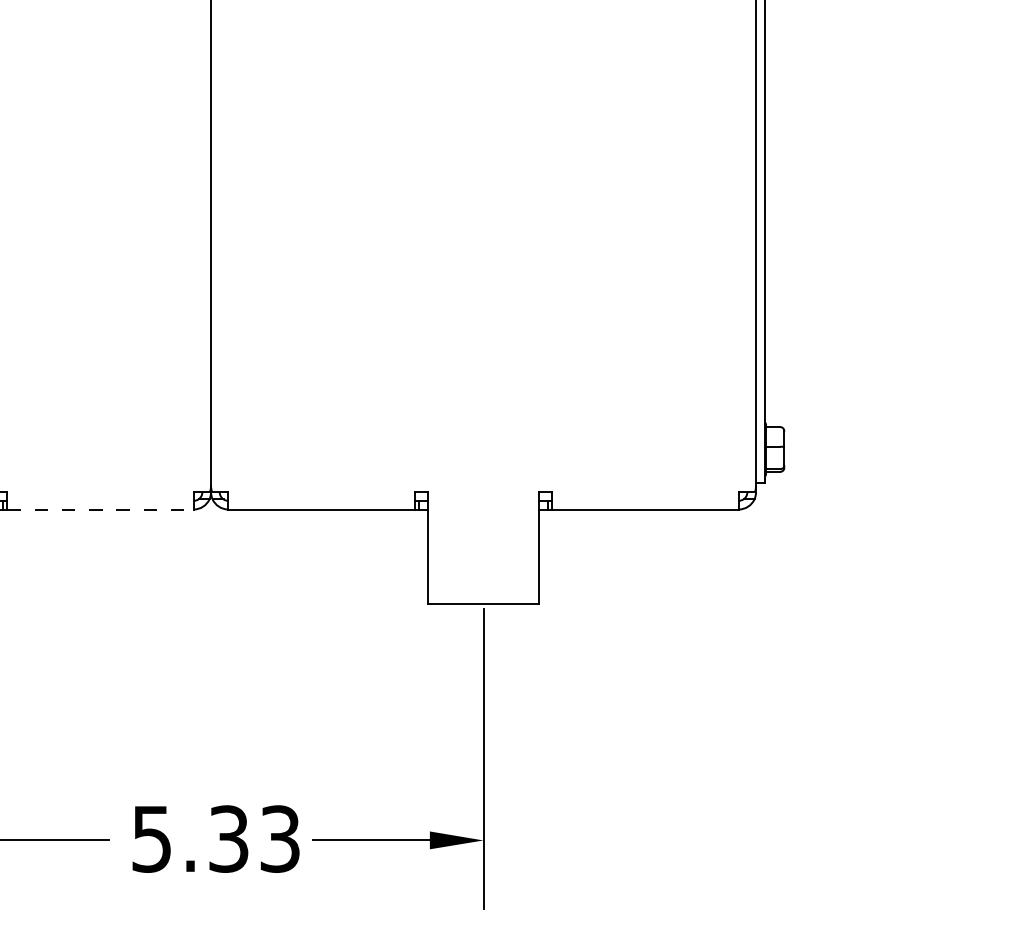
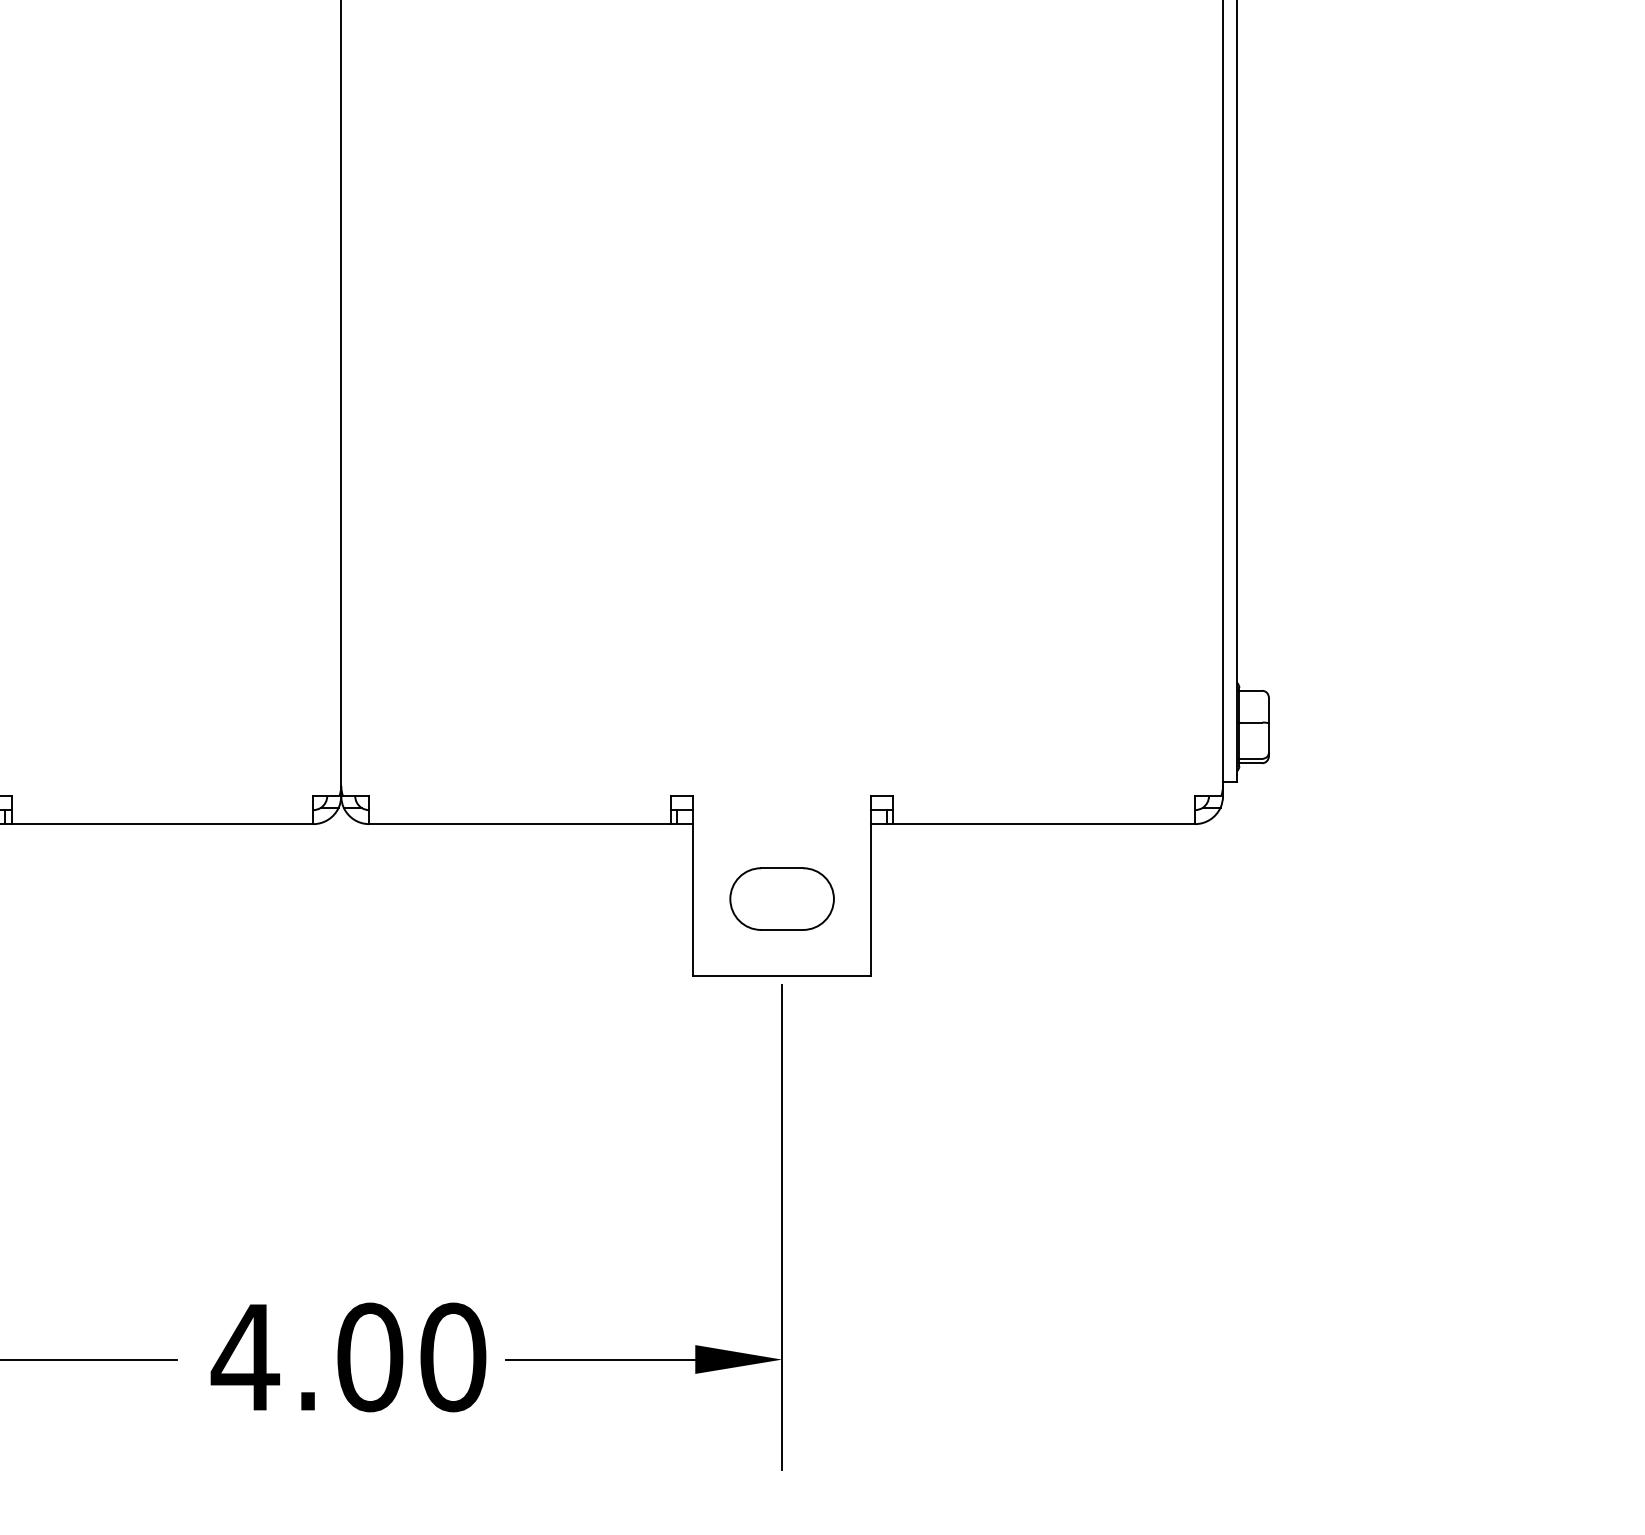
line: (101, 509) -> (163, 824), dashed -> solid
part: (483, 555) -> (782, 898), added
text: (215, 838) -> (348, 1356), 5.33 -> 4.00

